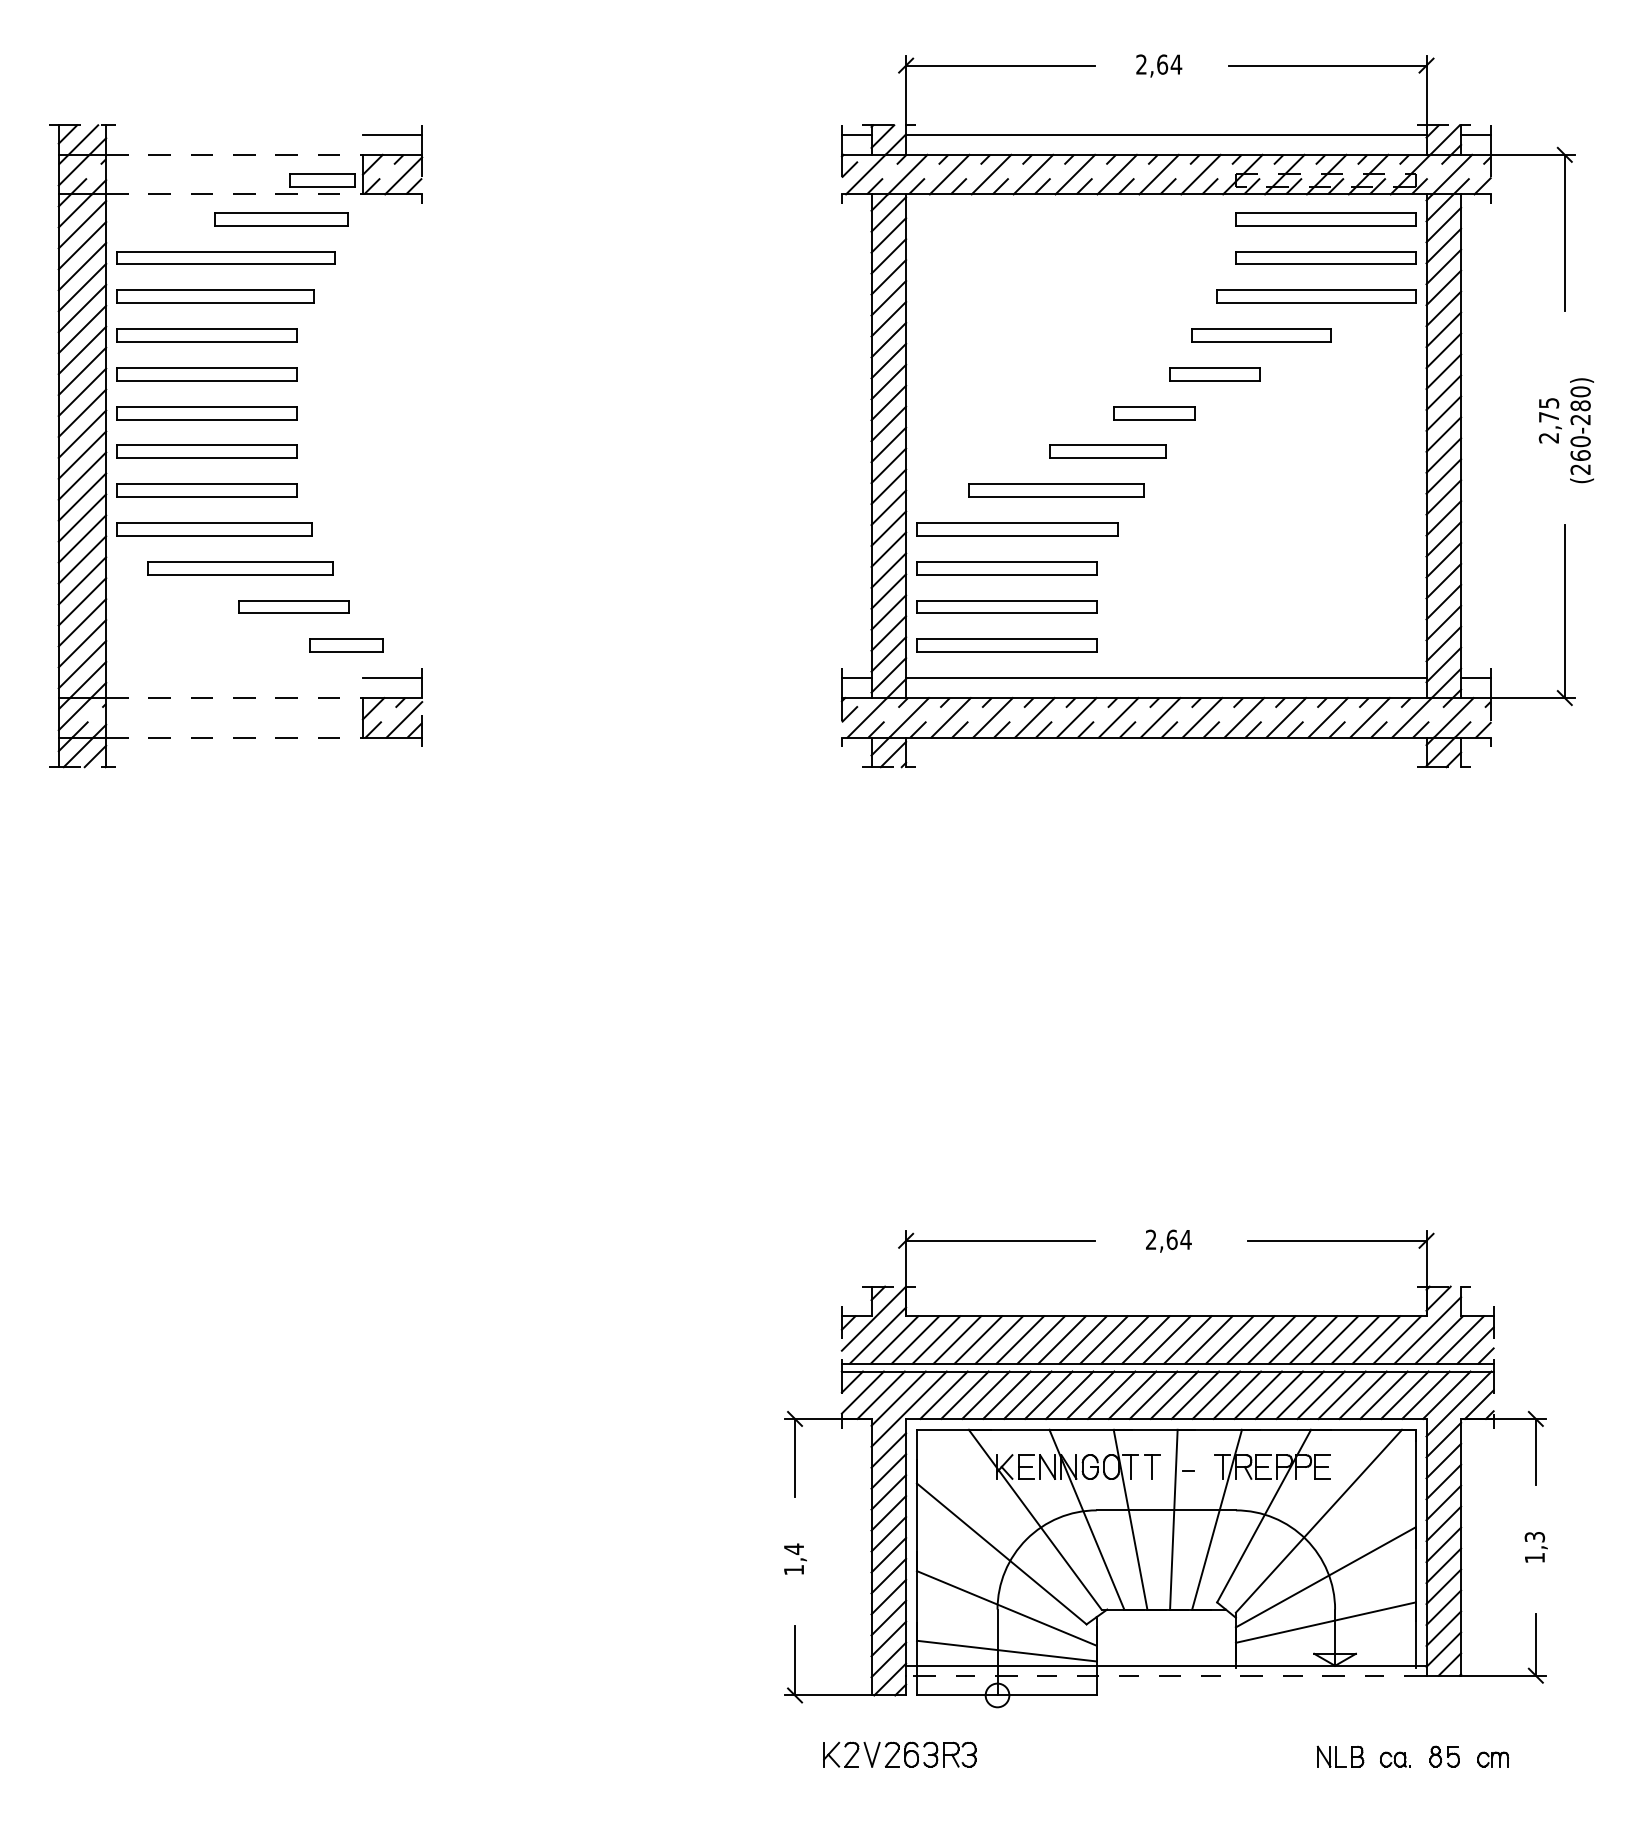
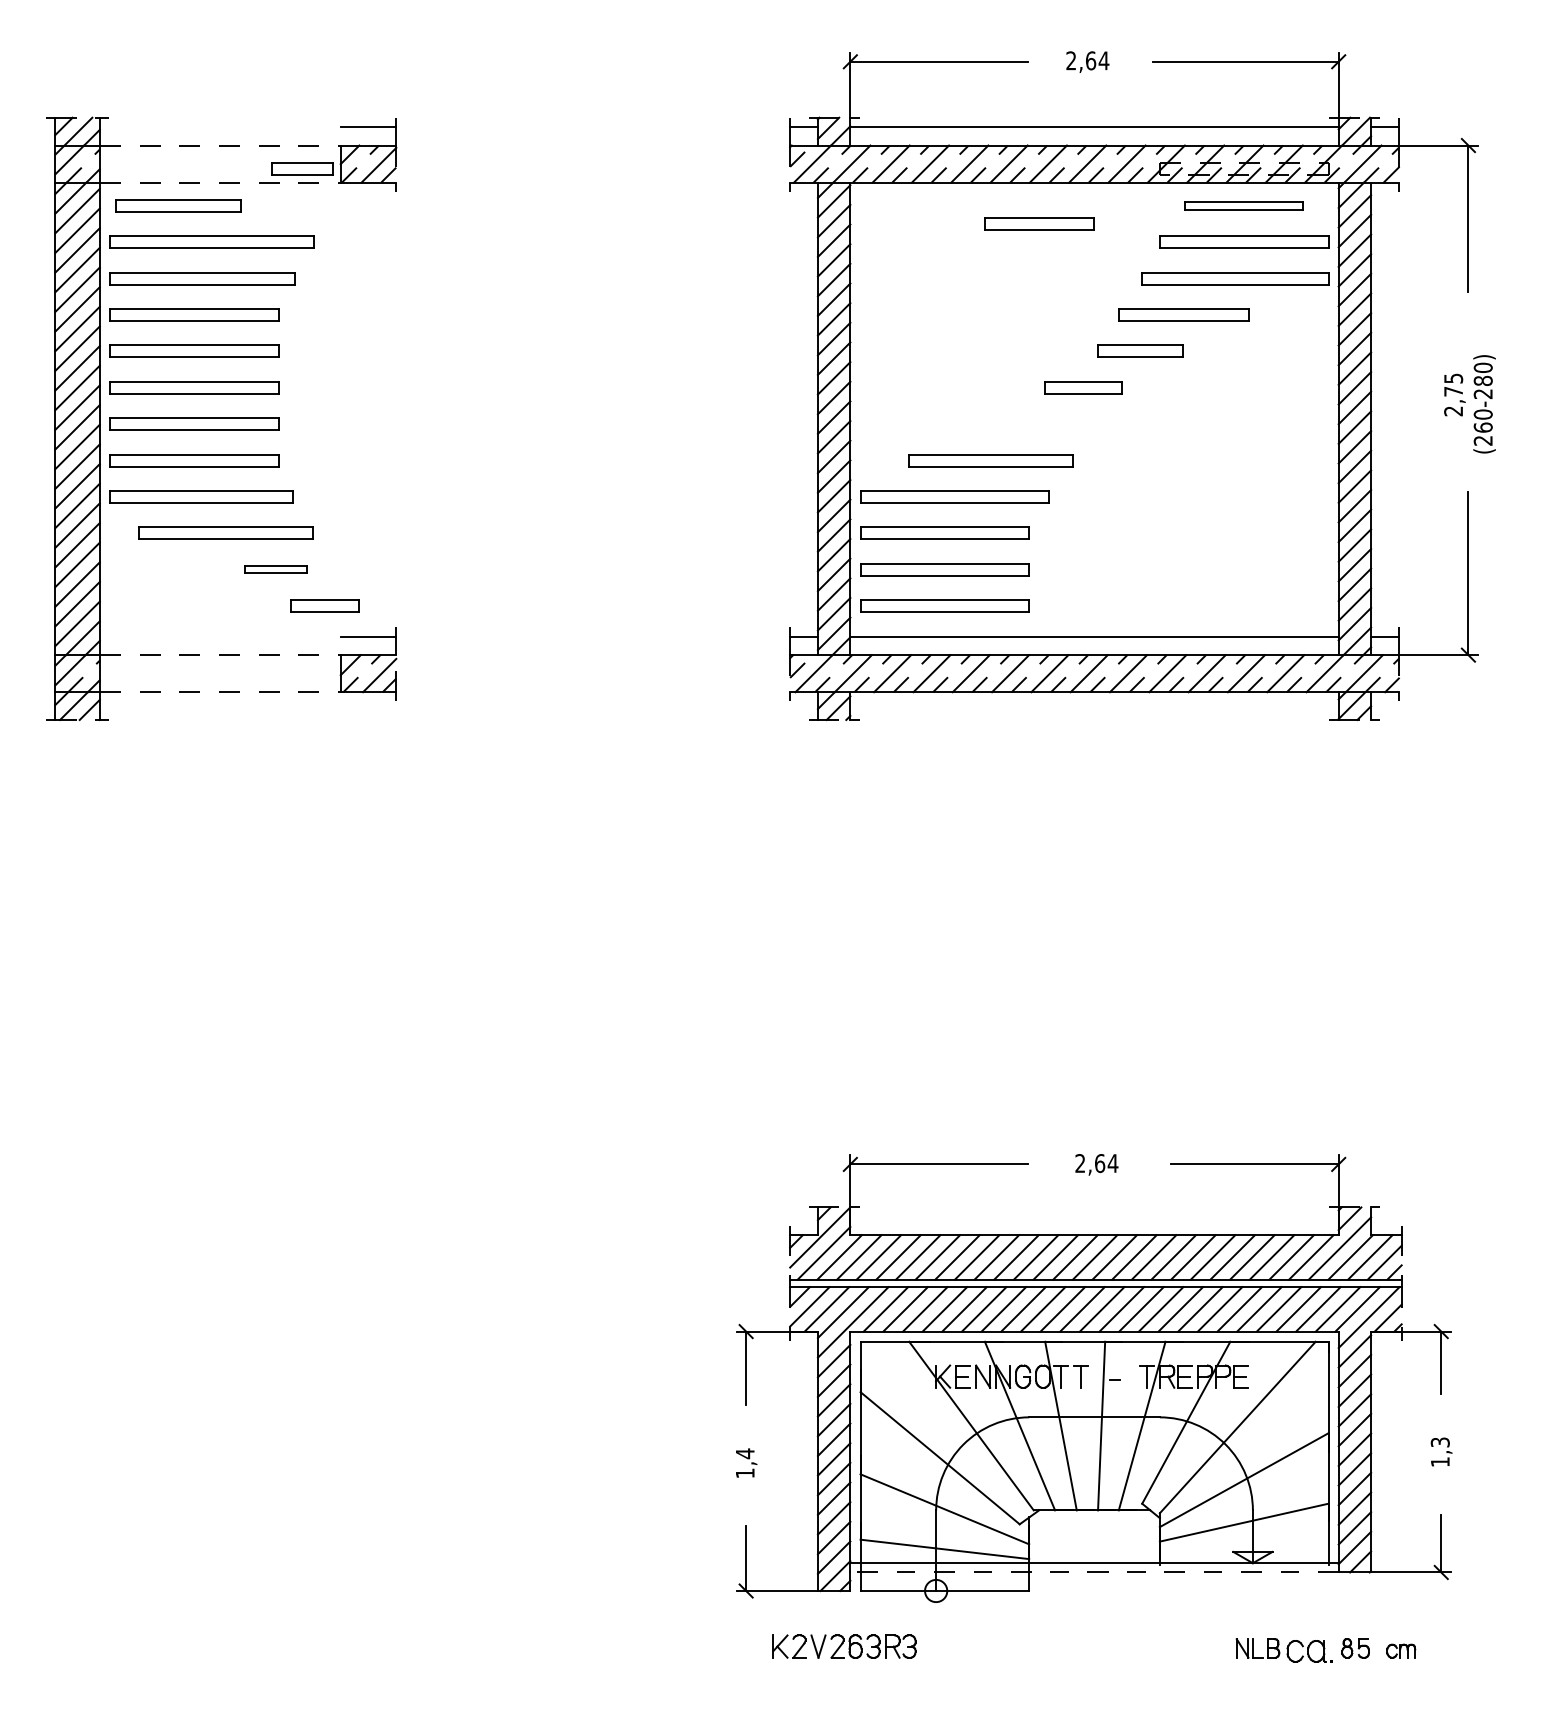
part: (281, 218) -> (178, 205), moved
part: (1326, 218) -> (1244, 205), size x0.7
part: (1107, 451) -> (1039, 223), moved
part: (293, 606) -> (275, 569), size x0.6
part: (1395, 1758) -> (1309, 1650), size x1.6

